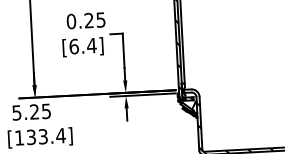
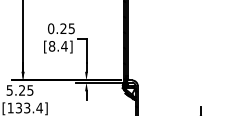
text: (73, 46) -> (51, 46), [6.4] -> [8.4]

